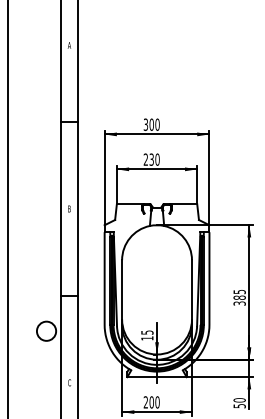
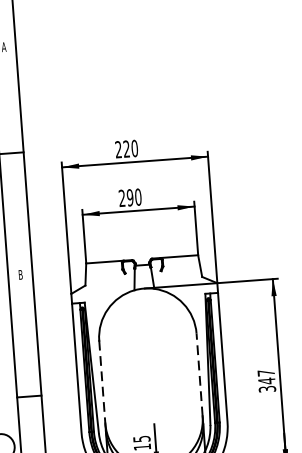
text: (148, 124) -> (122, 149), 300 -> 220
text: (151, 159) -> (129, 197), 230 -> 290
line: (122, 289) -> (102, 381), solid -> dashed
line: (191, 289) -> (198, 374), solid -> dashed
text: (239, 295) -> (266, 377), 385 -> 347

